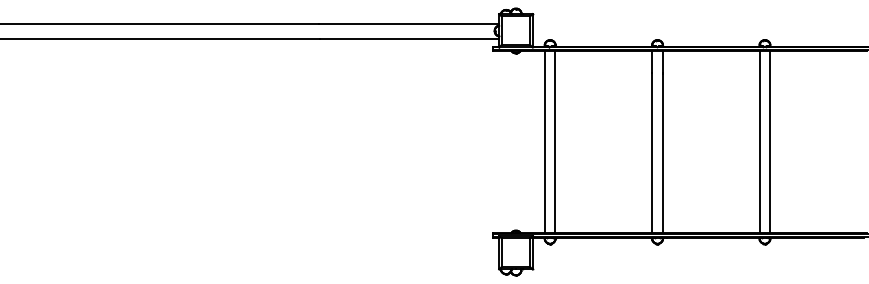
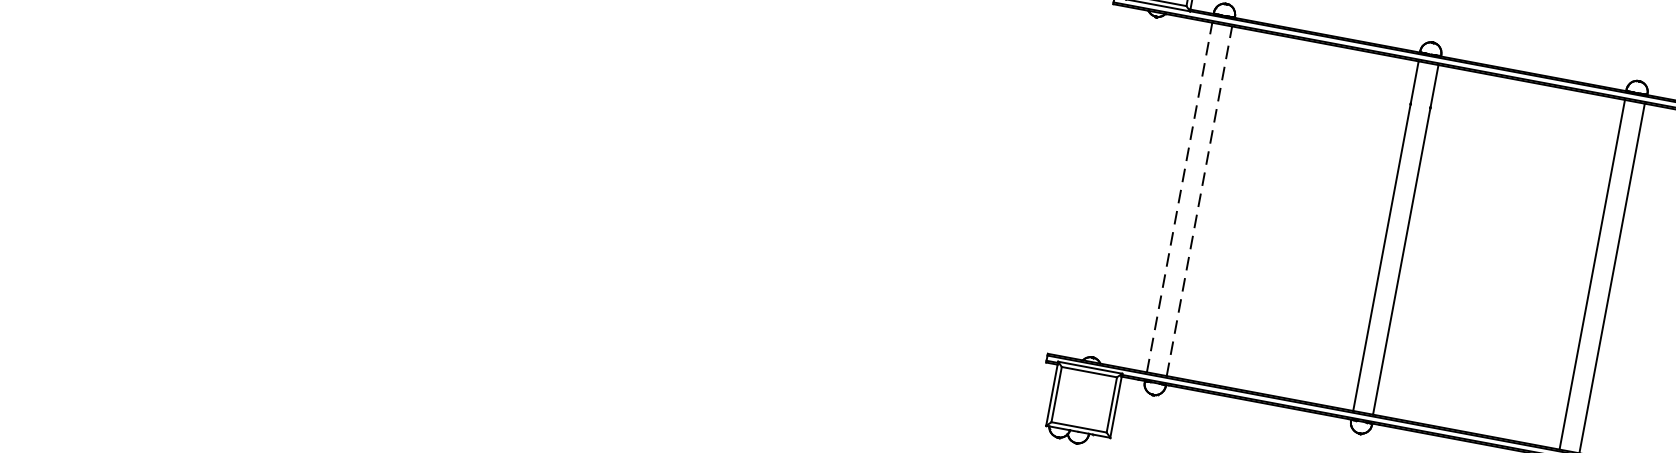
line: (544, 141) -> (1179, 196), solid -> dashed
line: (555, 141) -> (1200, 200), solid -> dashed

